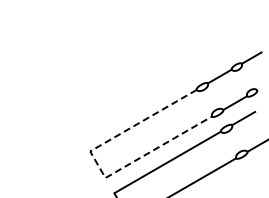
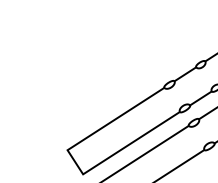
line: (98, 165) -> (76, 162), dashed -> solid

